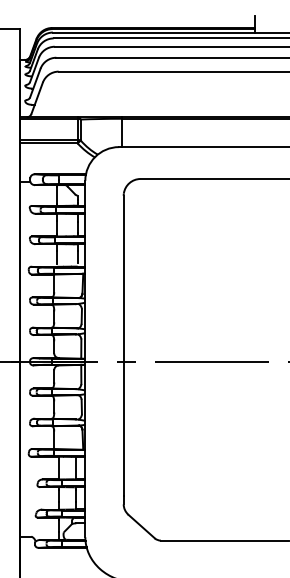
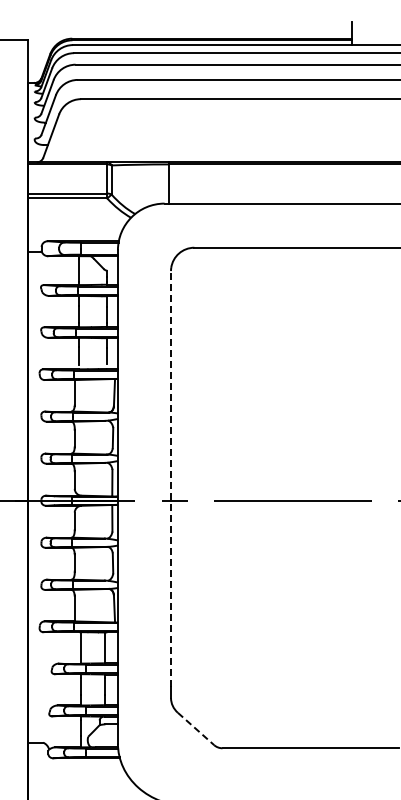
line: (124, 345) -> (171, 478), solid -> dashed
line: (142, 527) -> (196, 729), solid -> dashed

